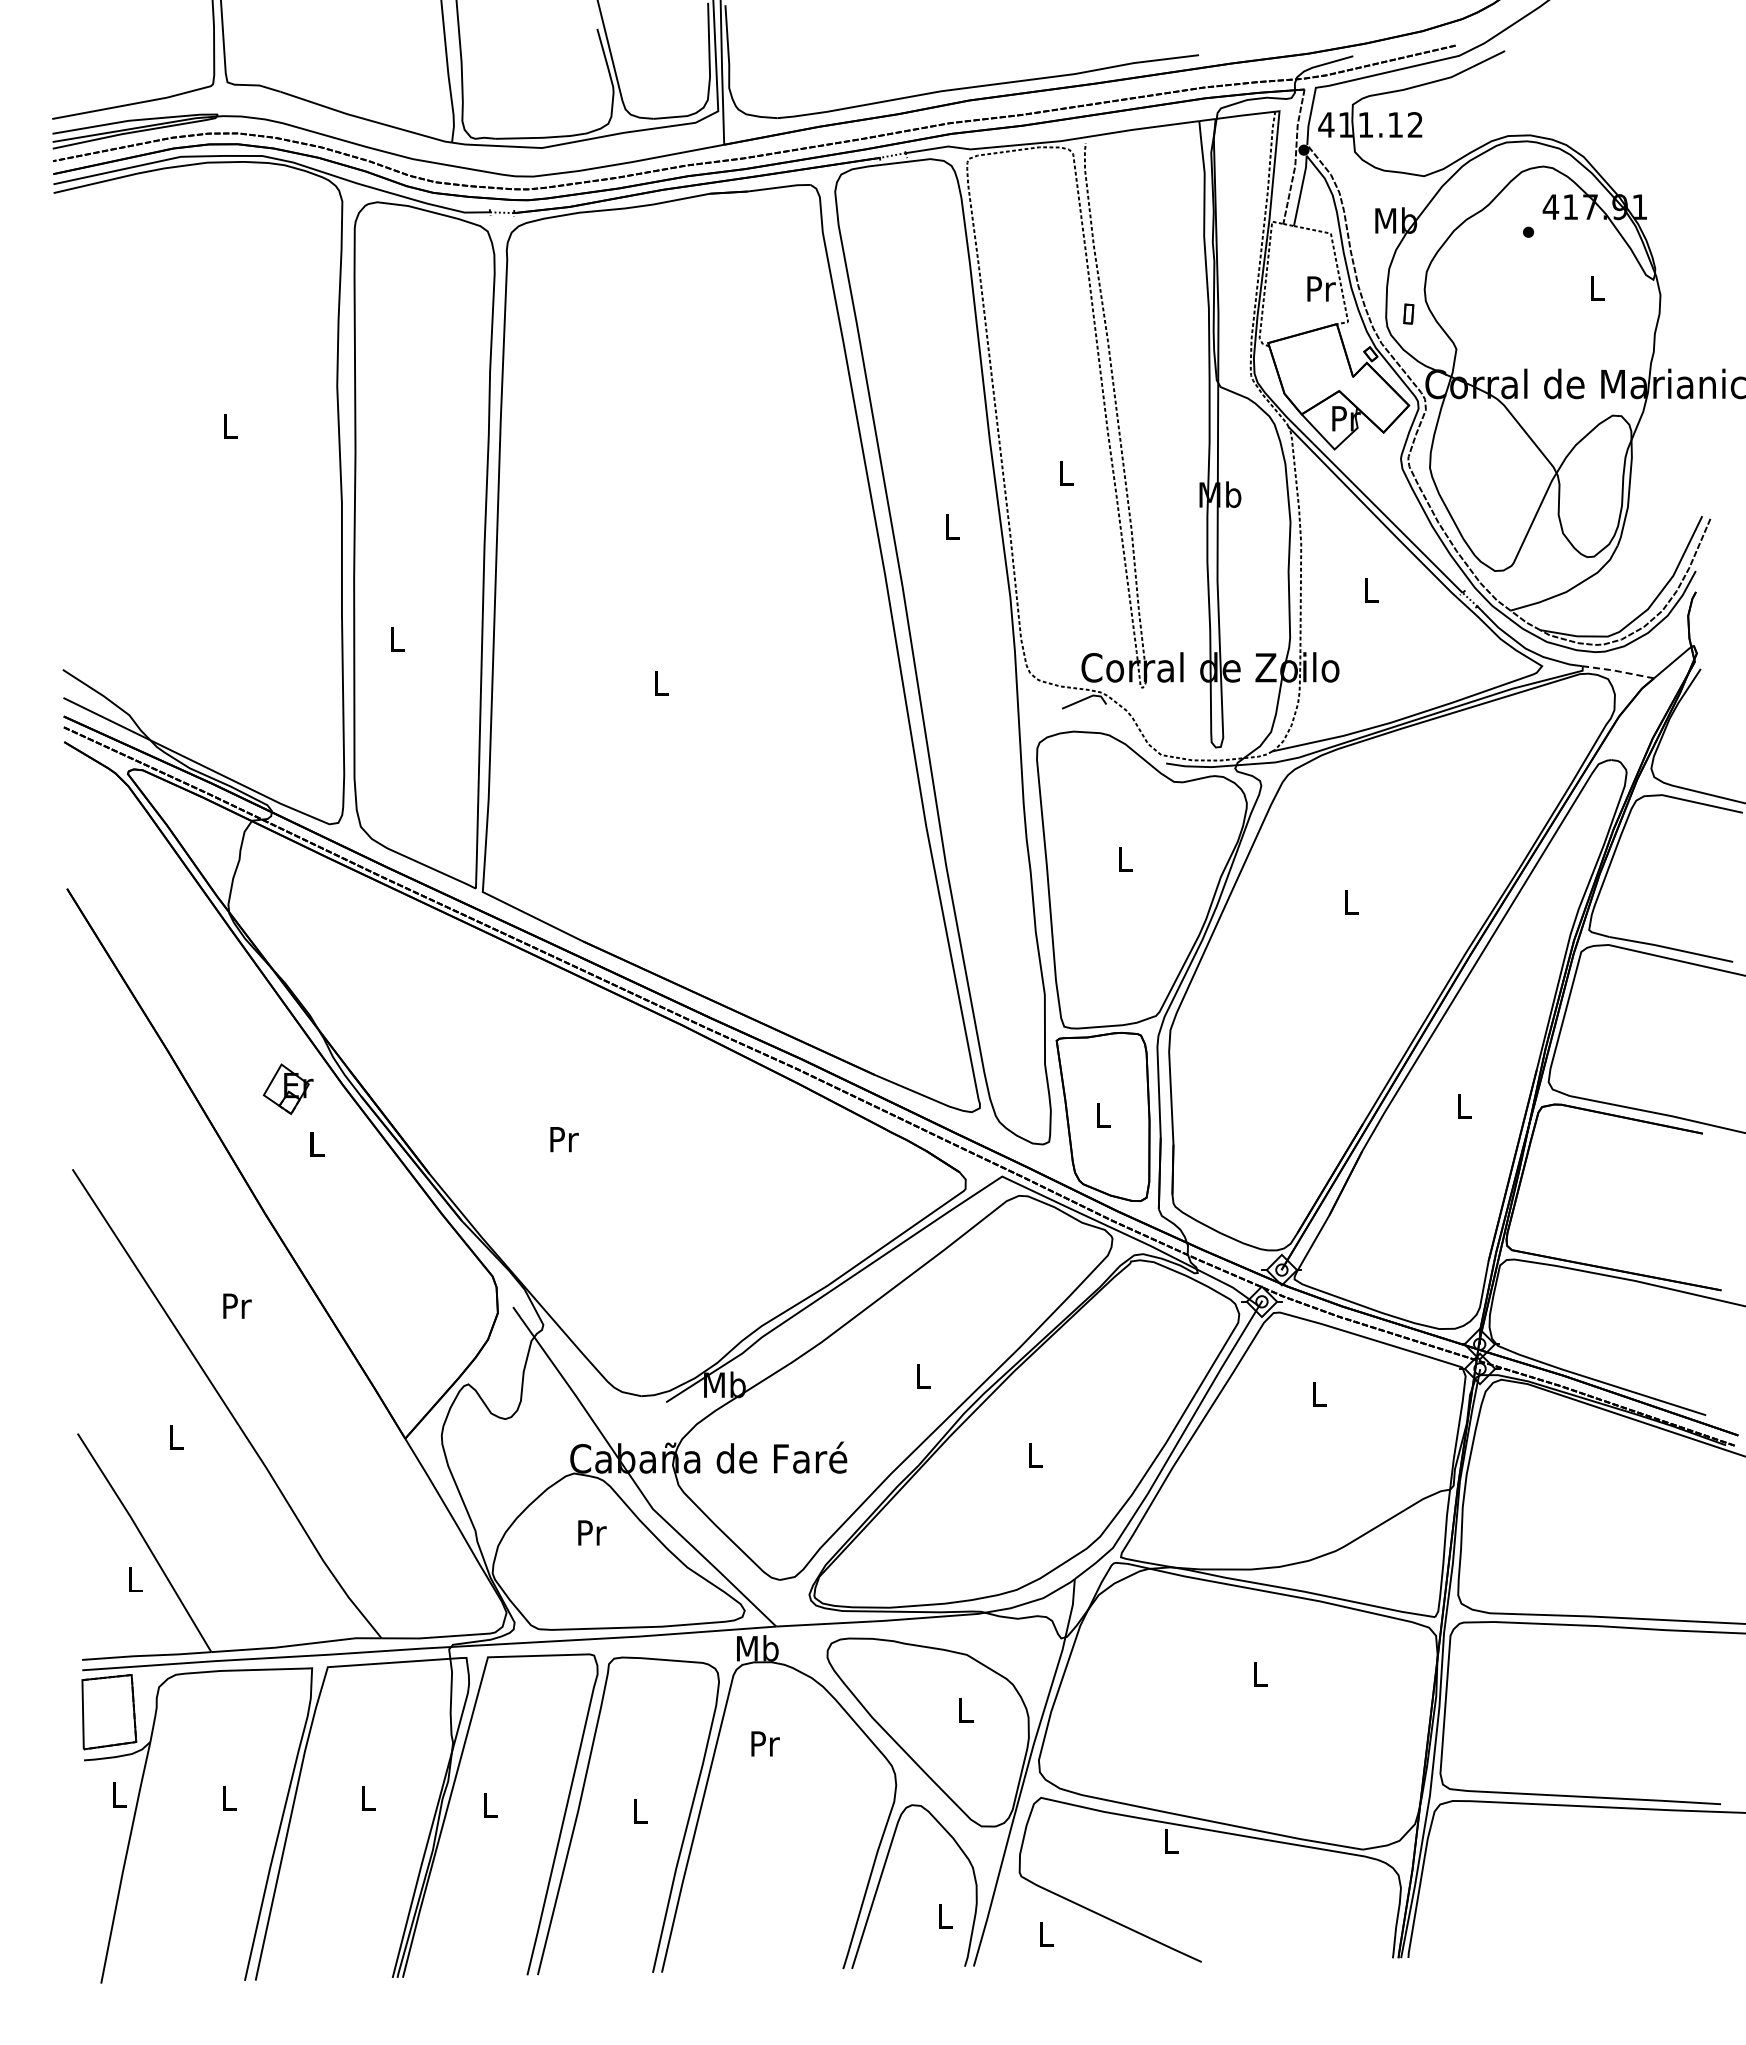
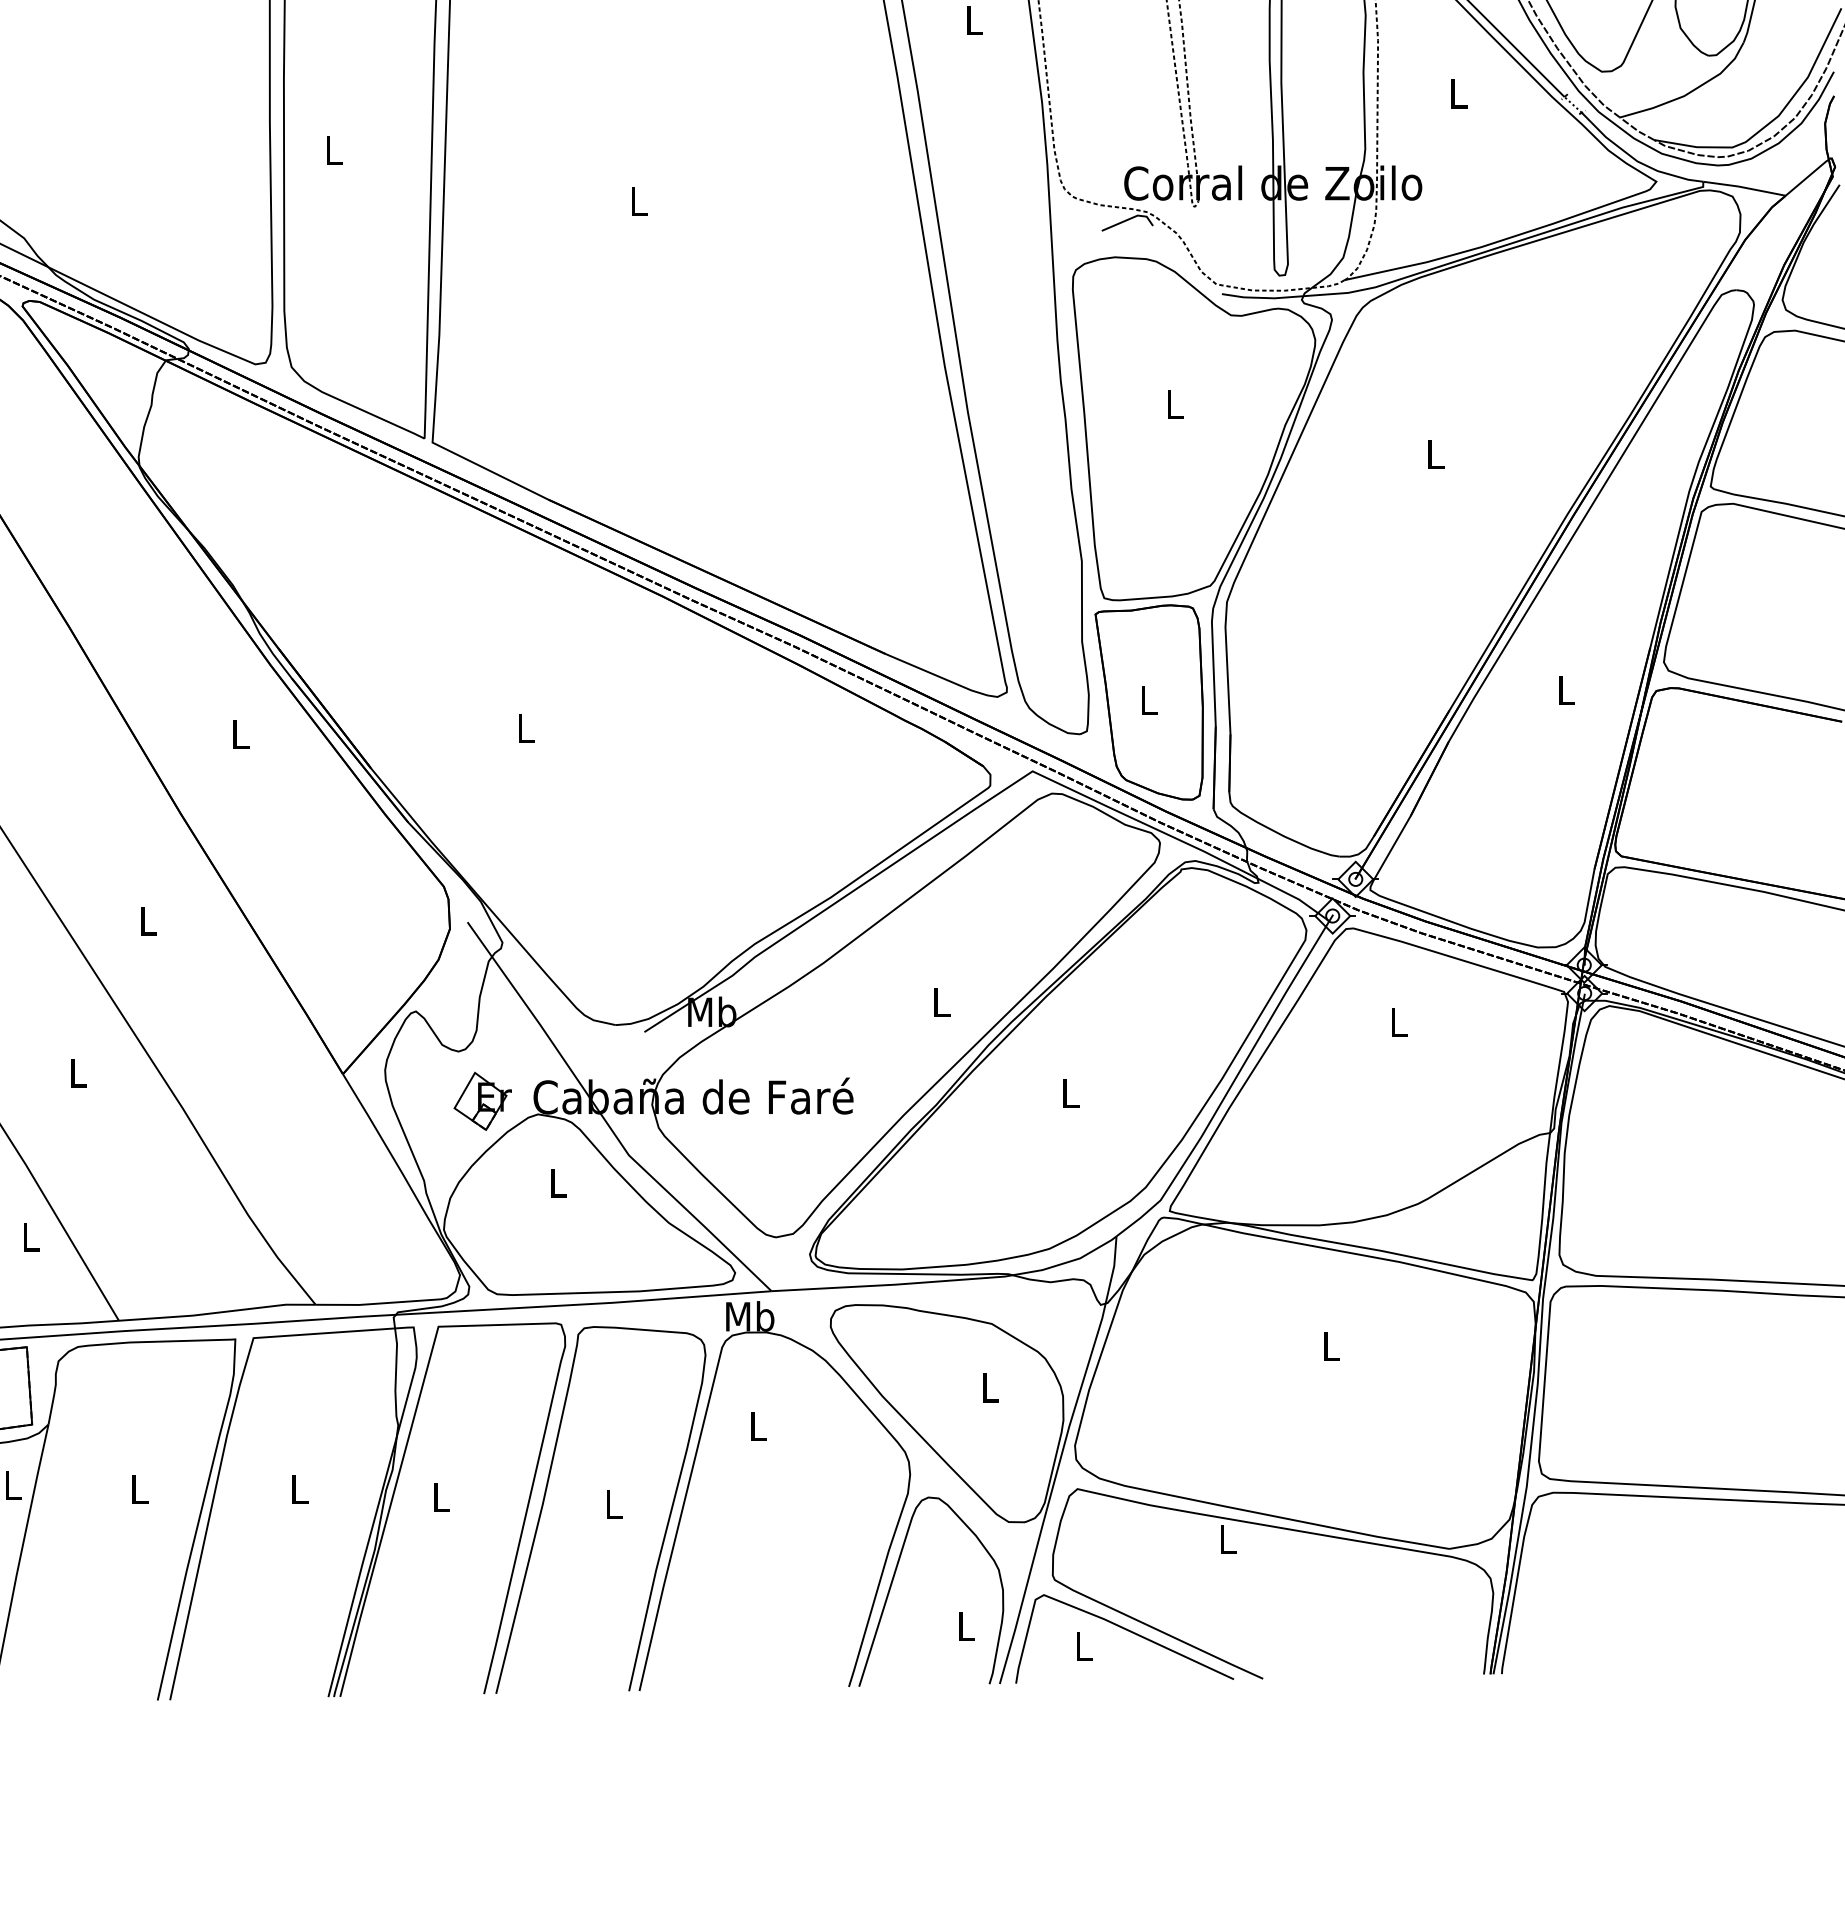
line: (1617, 671) -> (1743, 187), dashed -> solid
part: (287, 1088) -> (481, 1100), moved
text: (564, 1139) -> (526, 728), Pr -> L
text: (237, 1305) -> (149, 920), Pr -> L
text: (592, 1532) -> (559, 1182), Pr -> L
text: (765, 1743) -> (759, 1426), Pr -> L
curve: (1085, 1921) -> (1128, 1631), added

